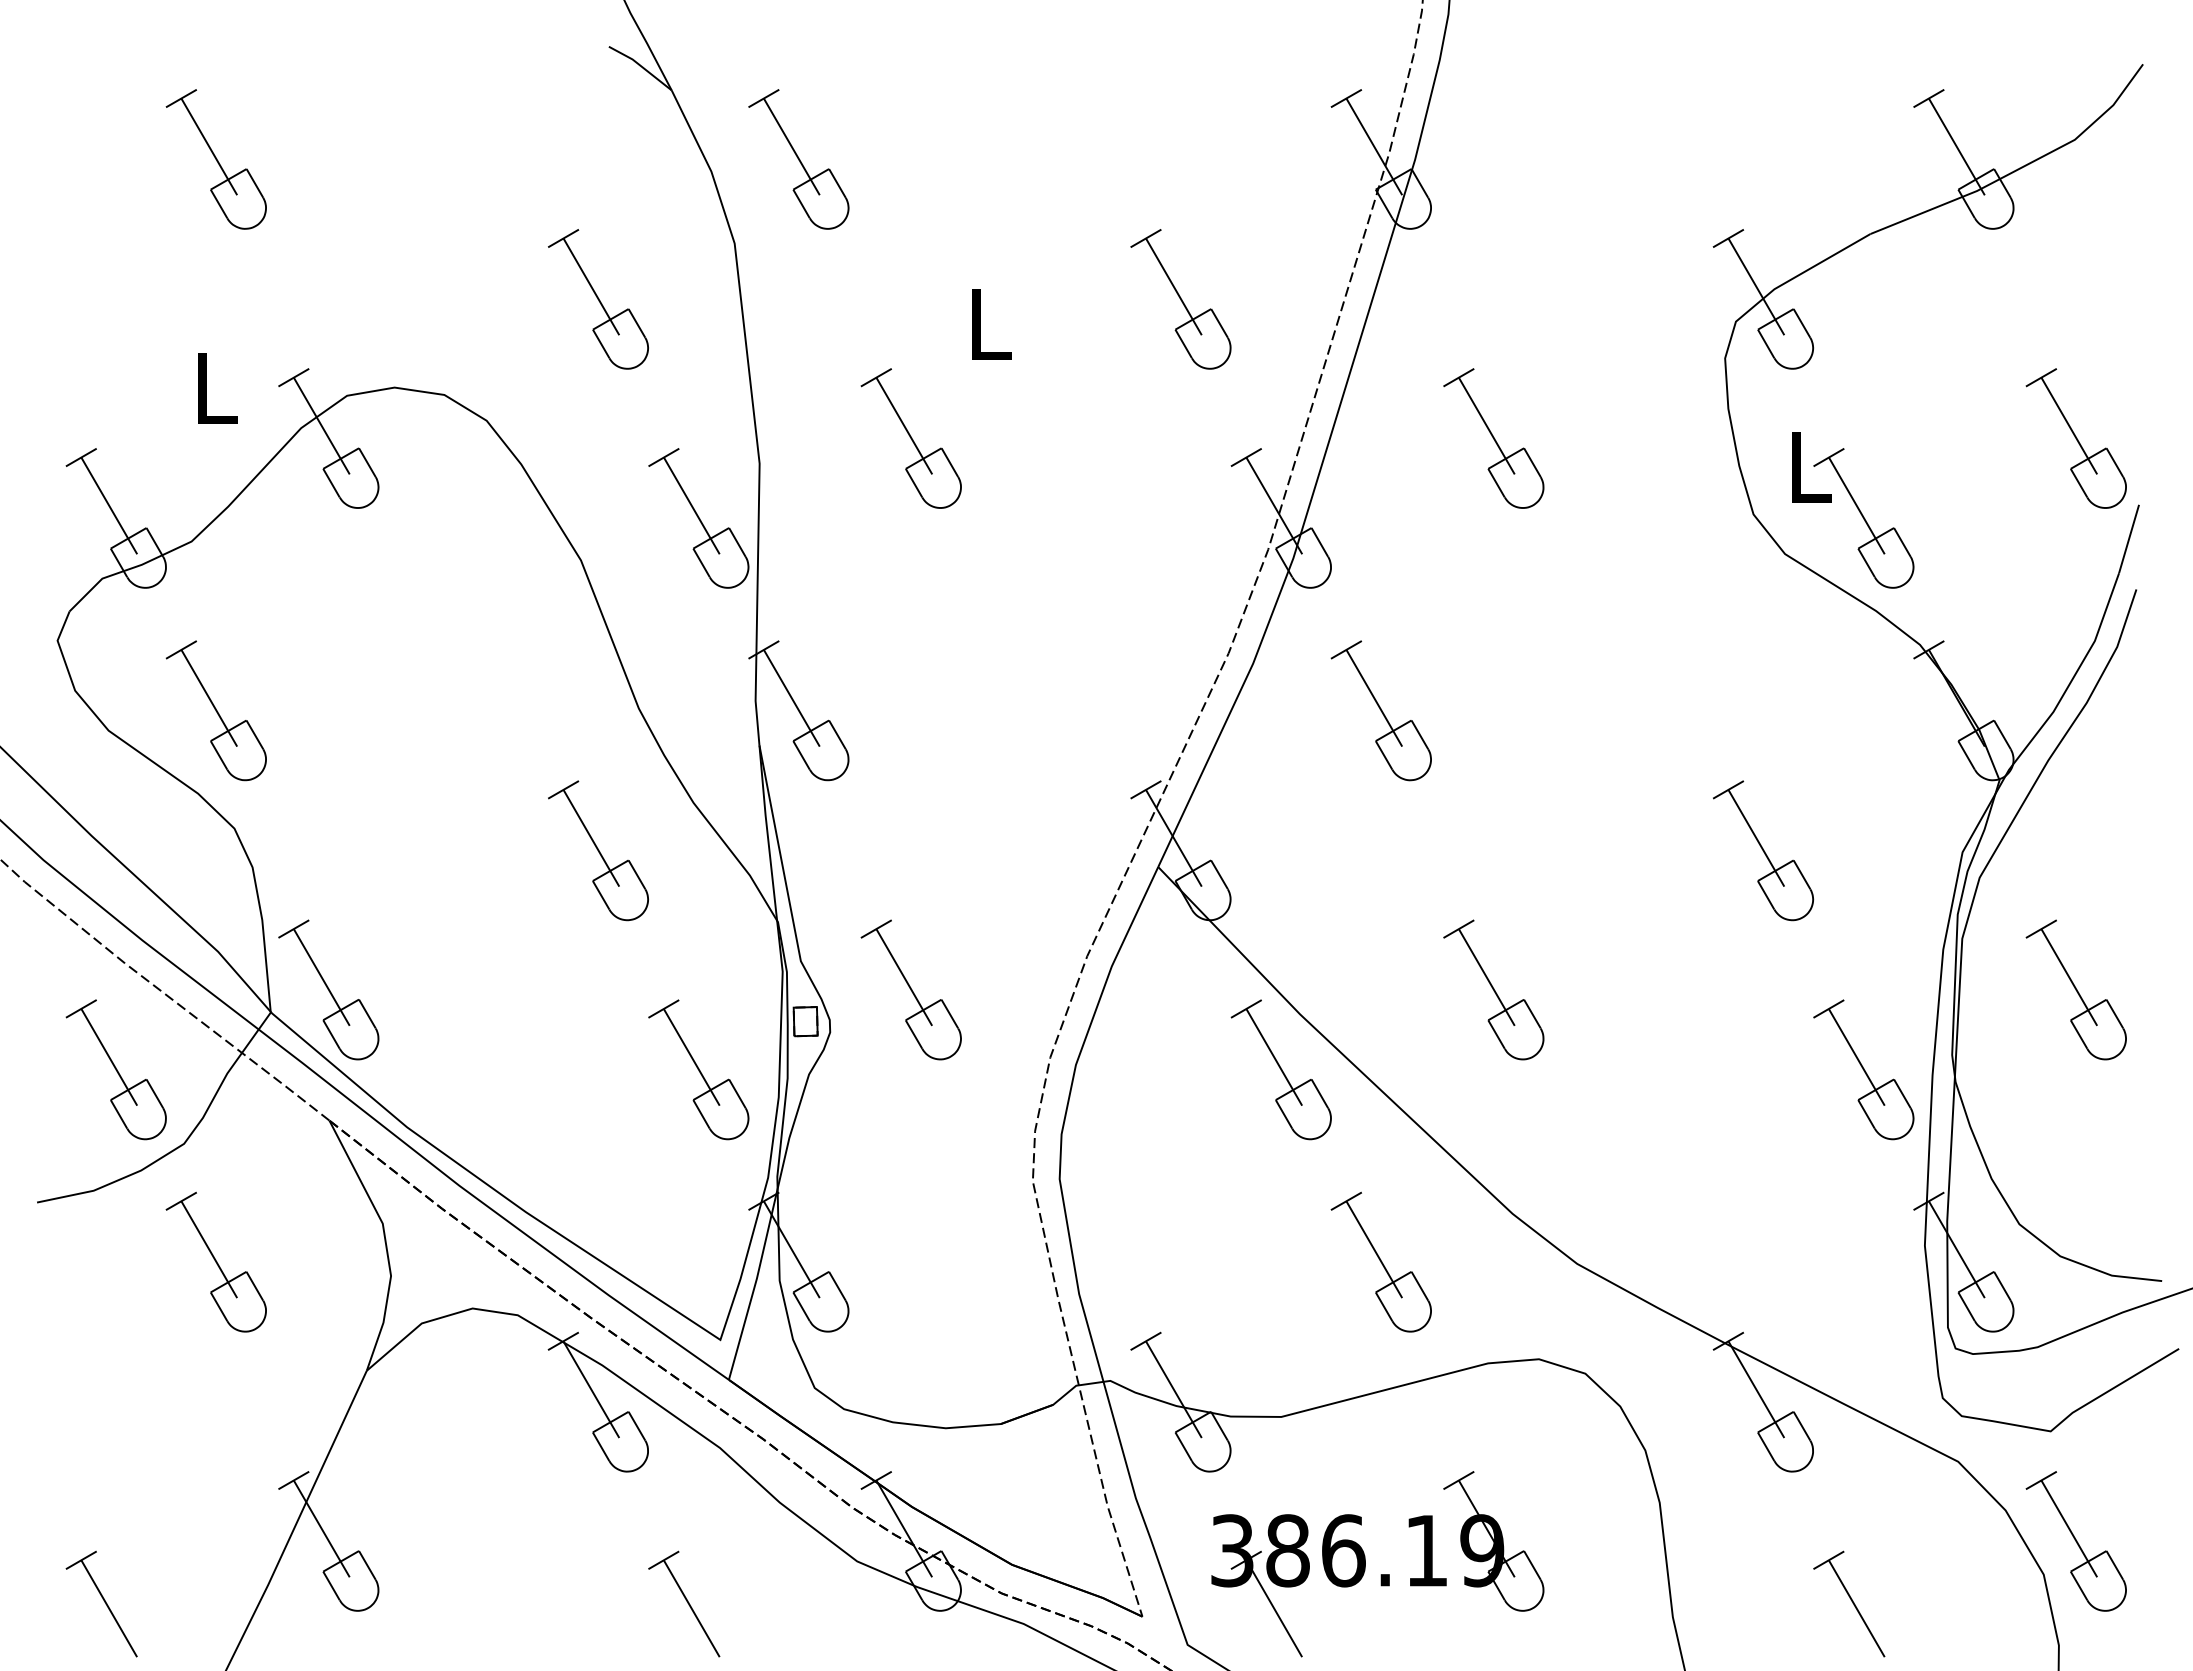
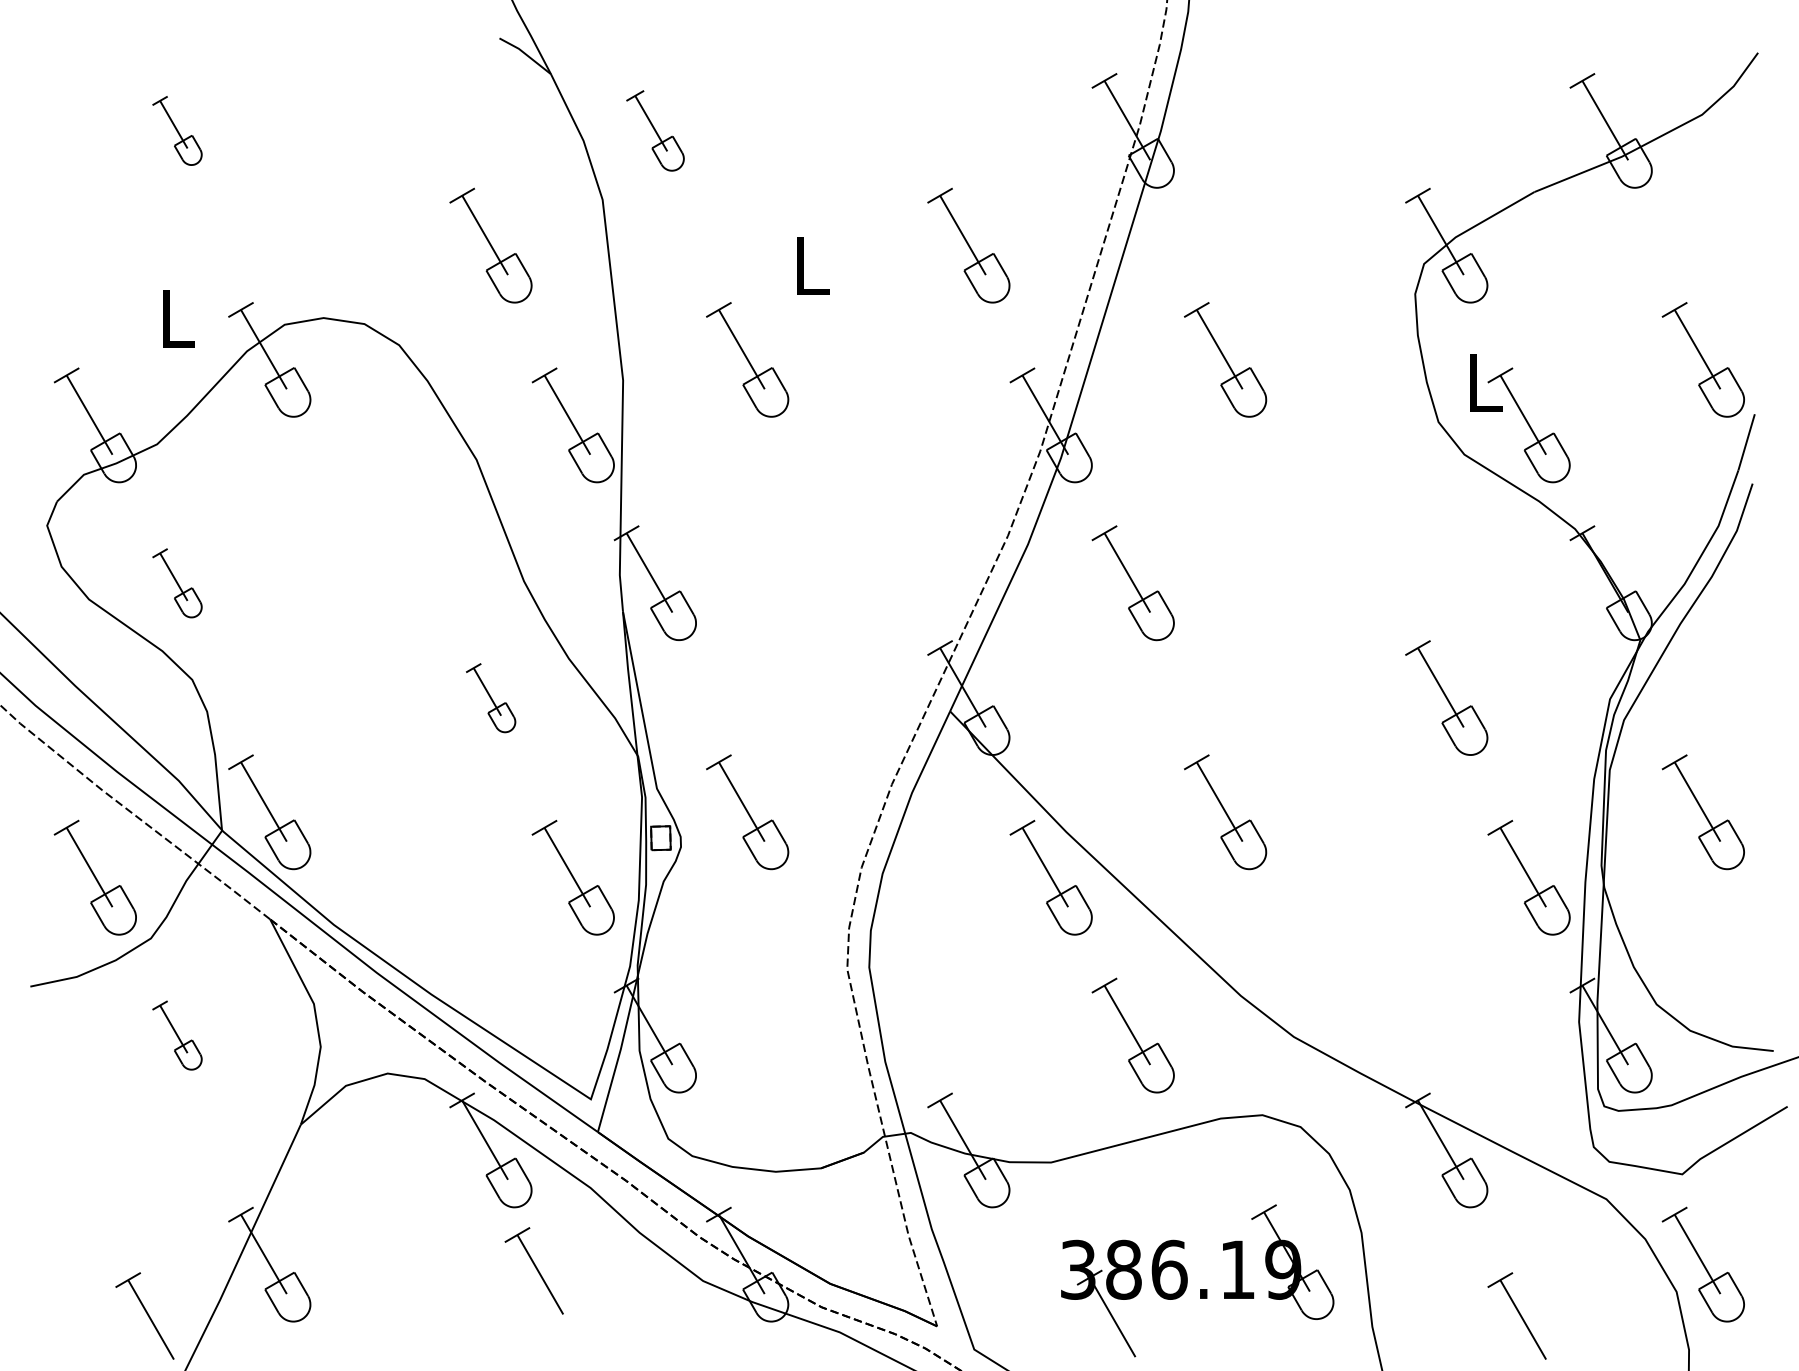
part: (215, 159) -> (176, 130), size x0.6
part: (798, 159) -> (655, 130), size x0.7
part: (215, 710) -> (176, 582), size x0.6
part: (598, 850) -> (490, 697), size x0.6
part: (215, 1261) -> (176, 1034), size x0.6
part: (1380, 1574) -> (1199, 1289), moved
part: (101, 1603) -> (144, 1315), moved
part: (684, 1603) -> (534, 1270), moved

